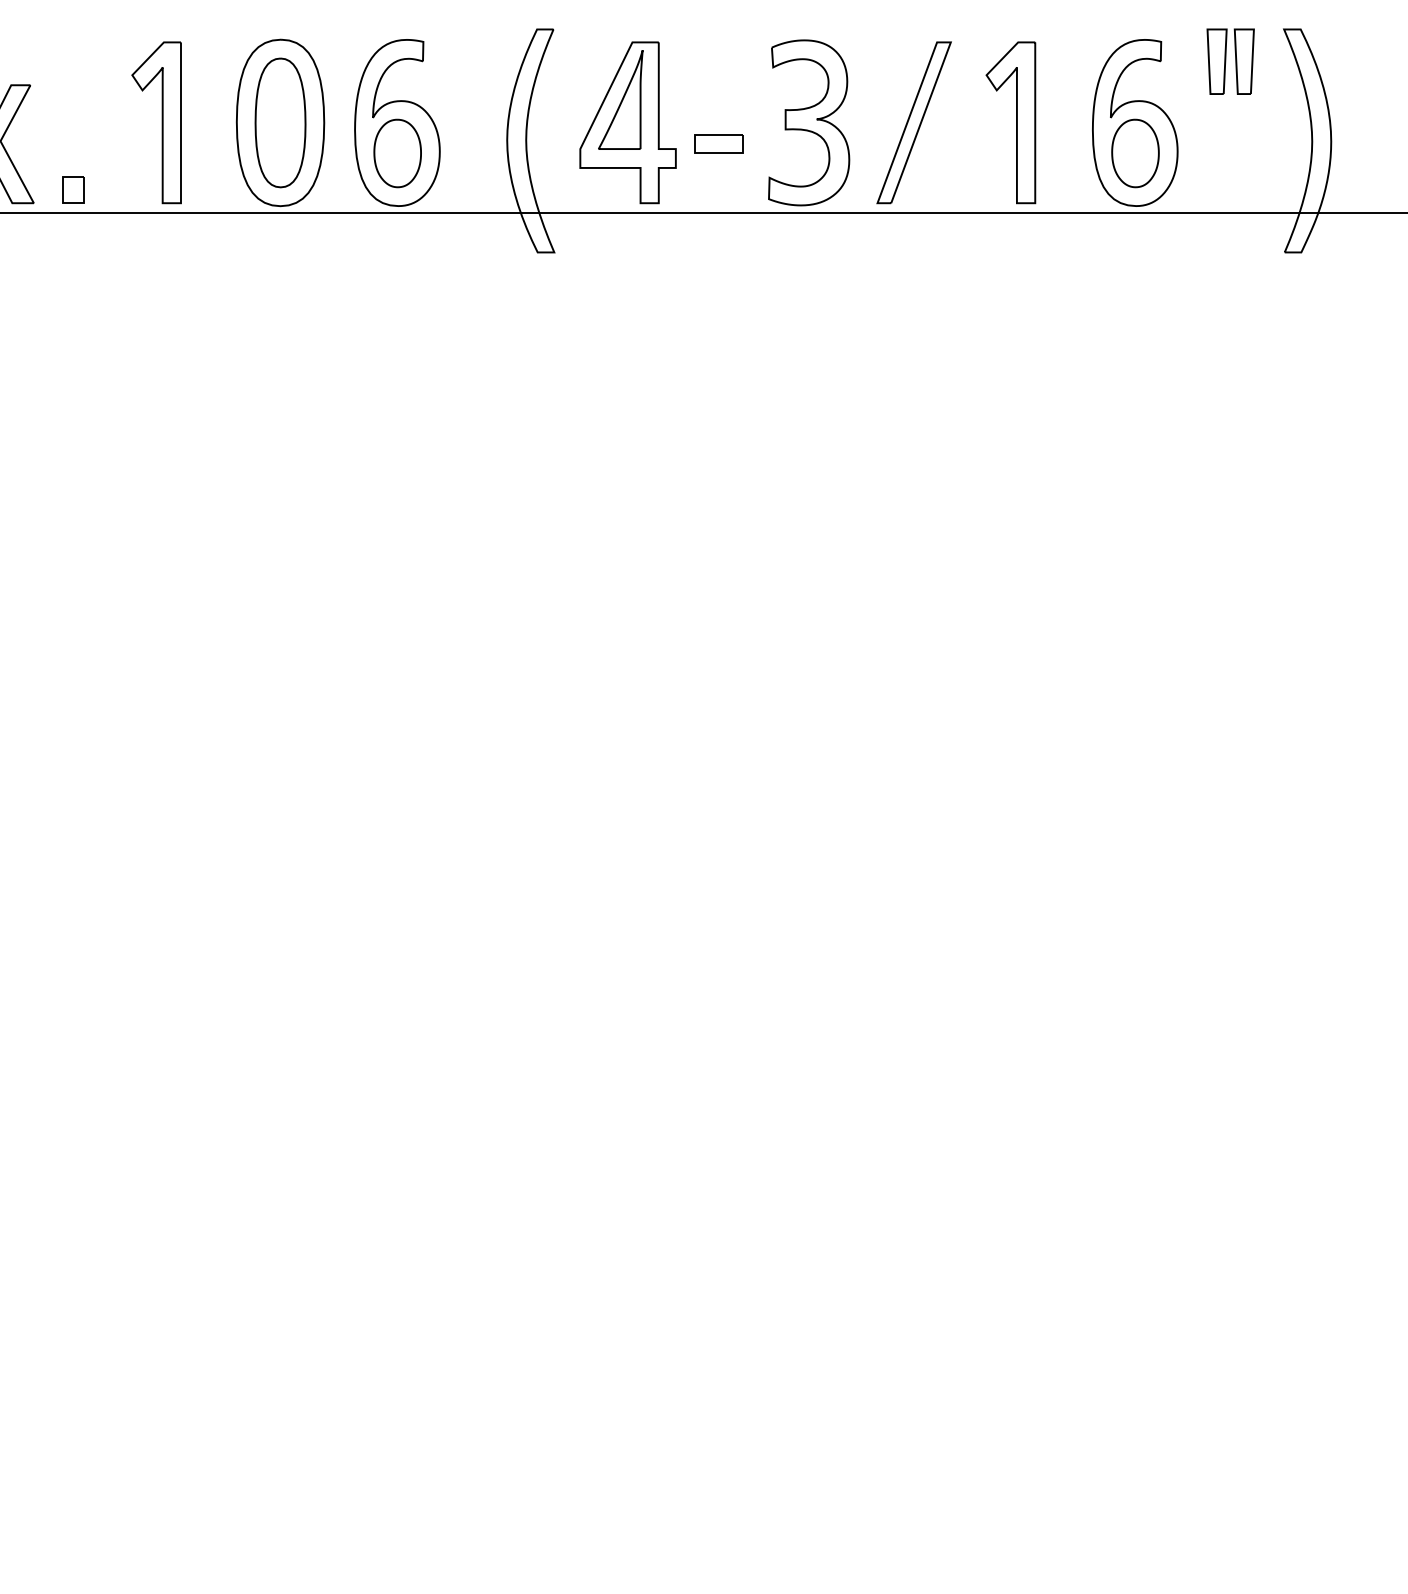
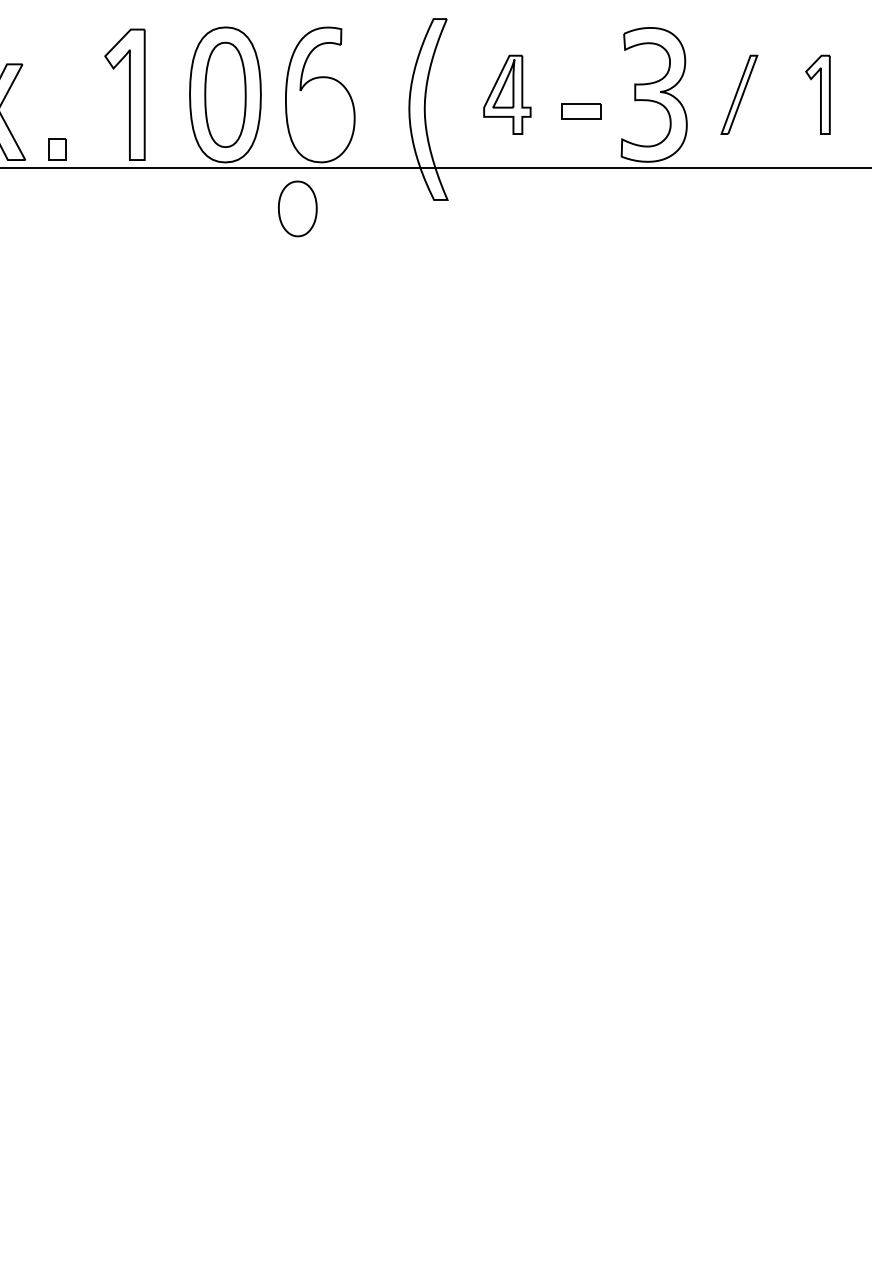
part: (627, 122) -> (506, 94), size x0.6
part: (913, 122) -> (738, 94), size x0.6
part: (1010, 122) -> (817, 94), size x0.6
part: (397, 153) -> (297, 208), moved

